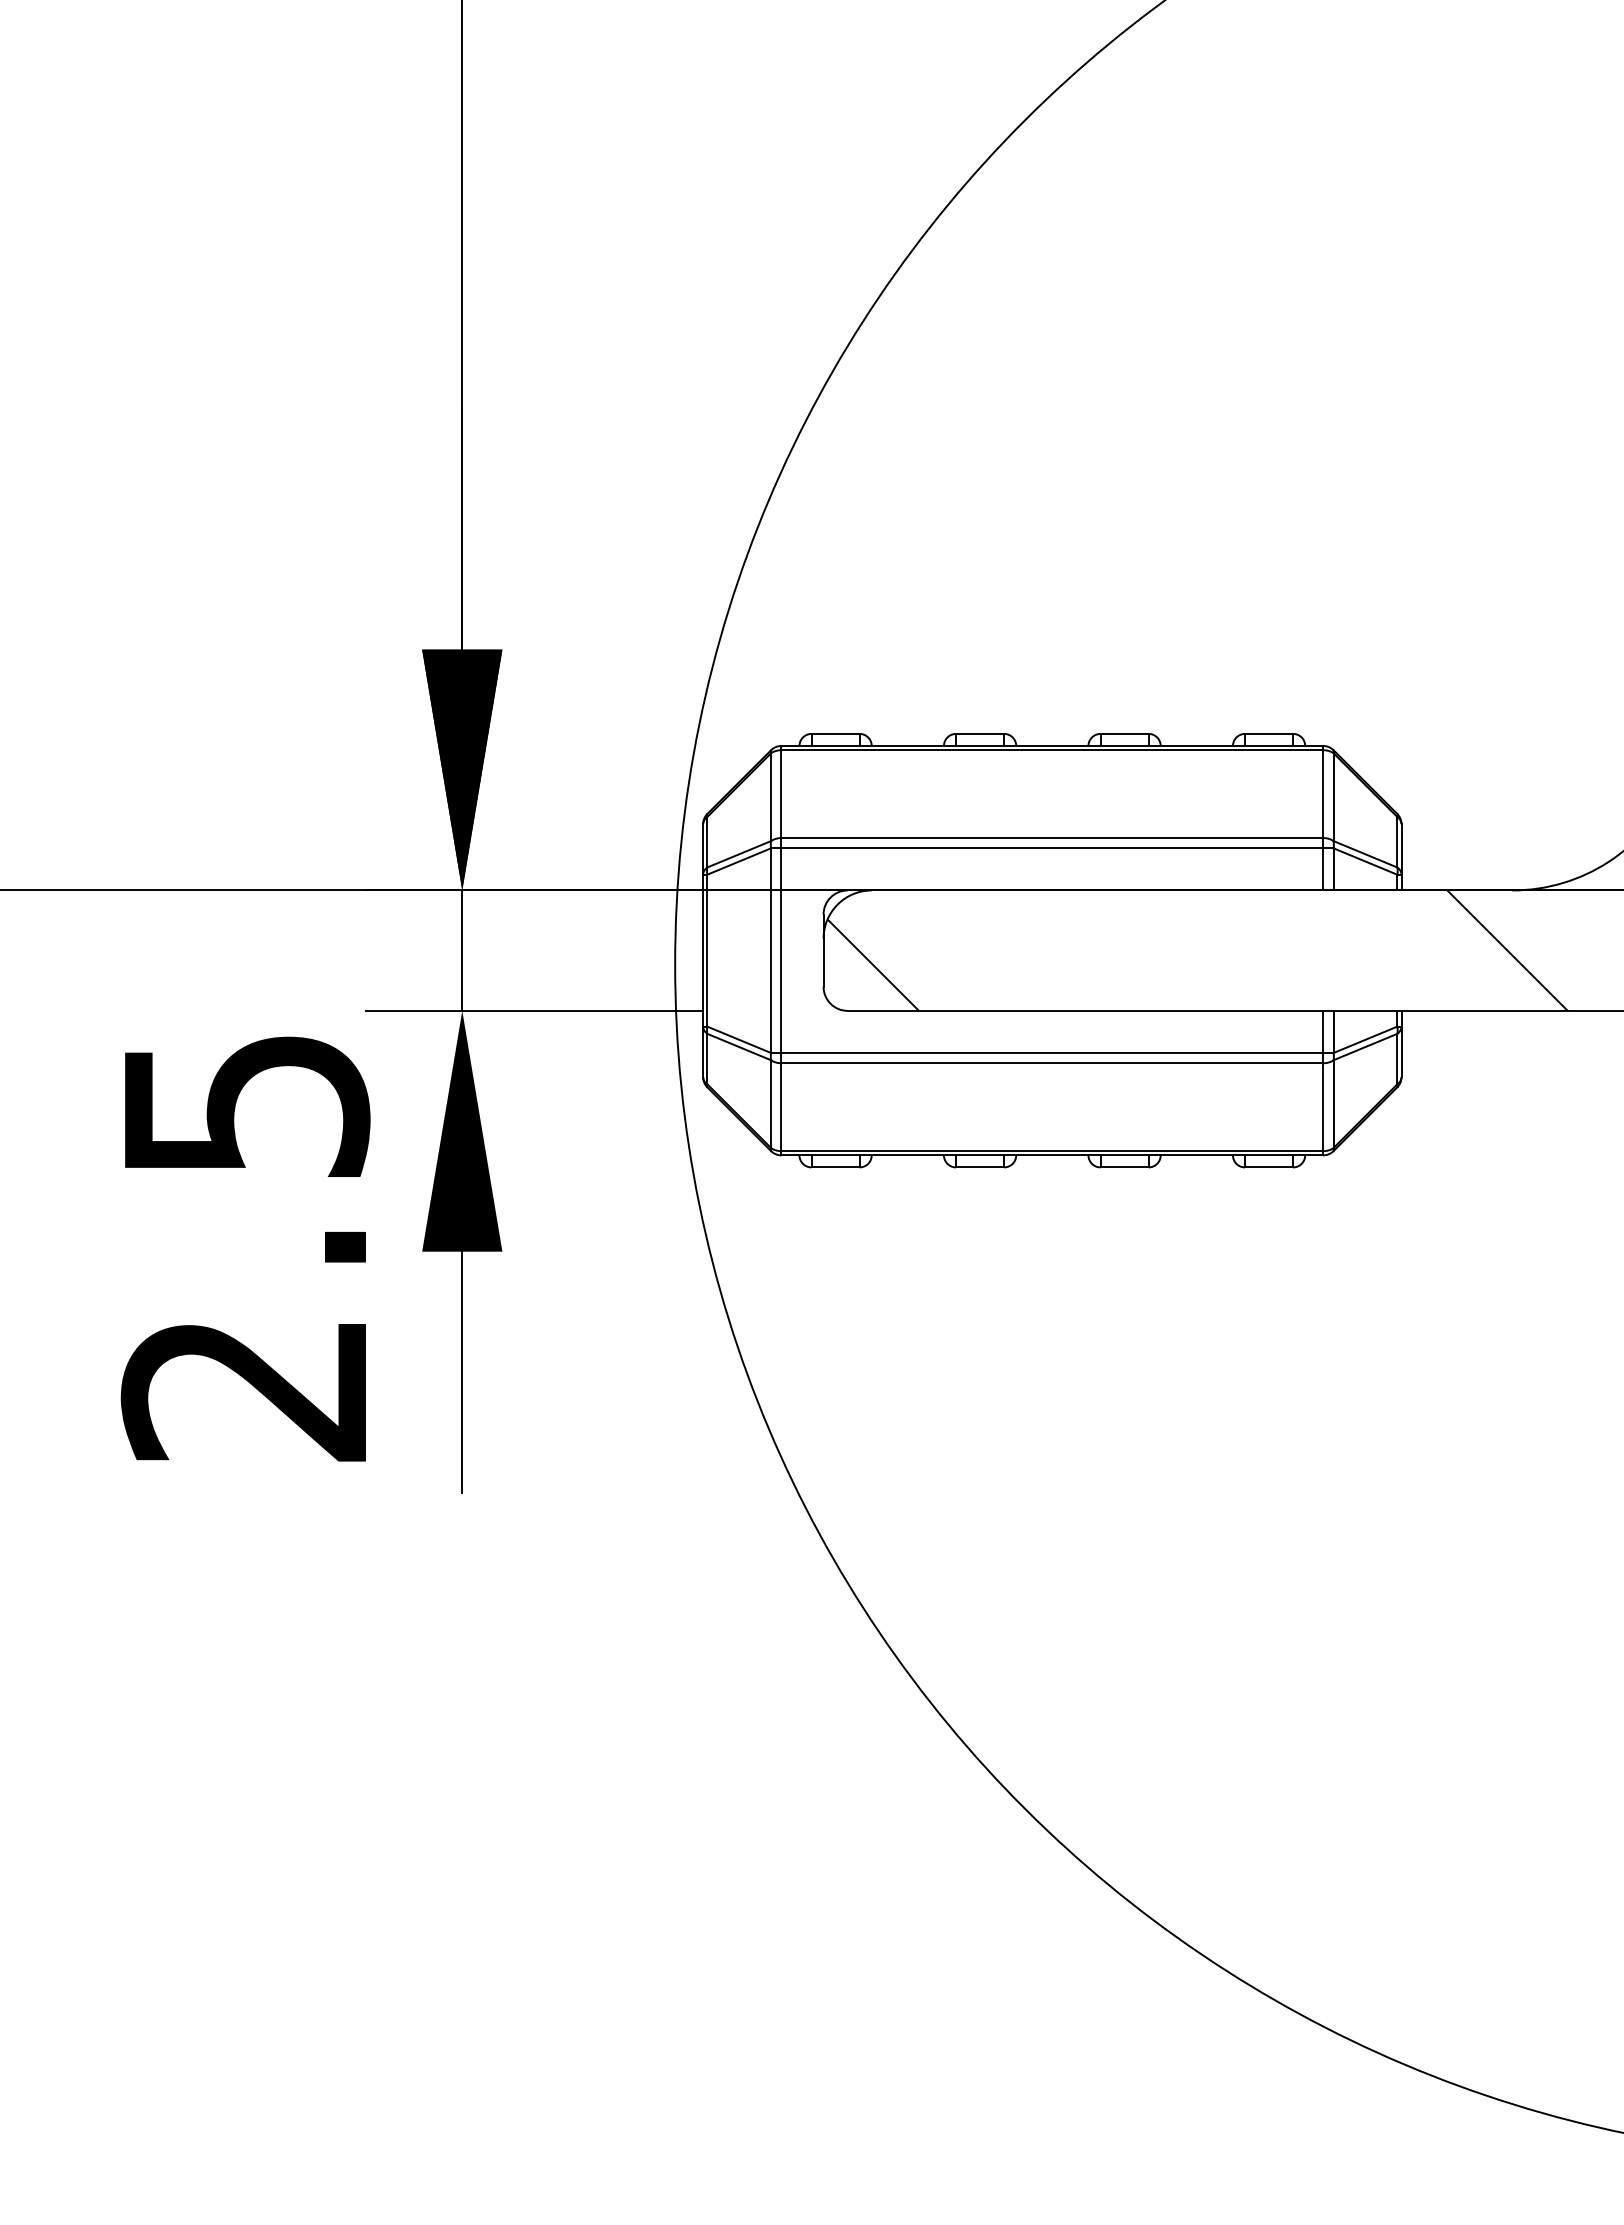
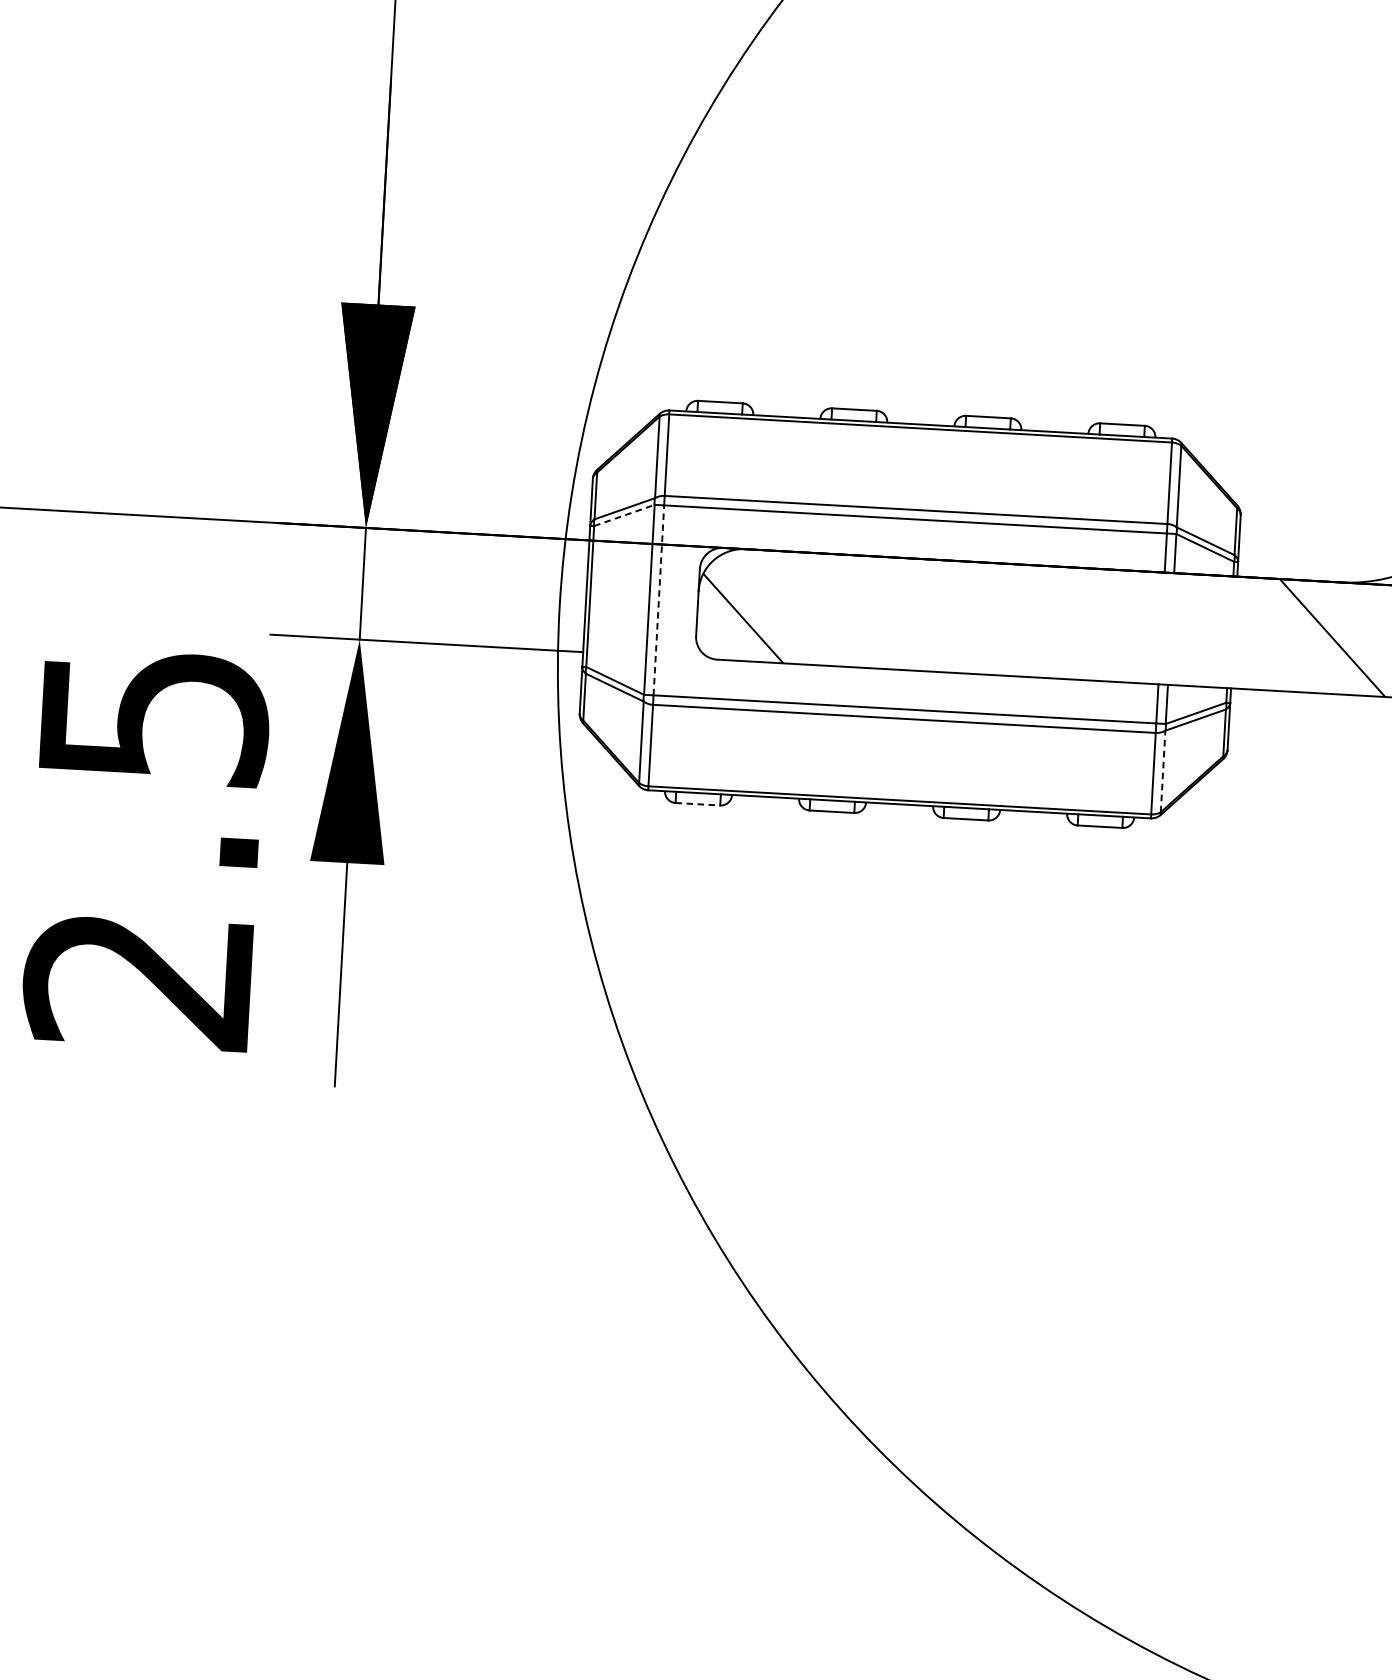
line: (739, 861) -> (624, 515), solid -> dashed
line: (781, 950) -> (658, 600), solid -> dashed
line: (1333, 1104) -> (1163, 771), solid -> dashed
line: (836, 1167) -> (698, 804), solid -> dashed

